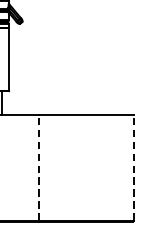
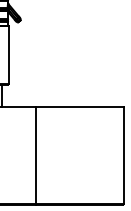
line: (39, 168) -> (36, 155), dashed -> solid
line: (133, 168) -> (123, 155), dashed -> solid

